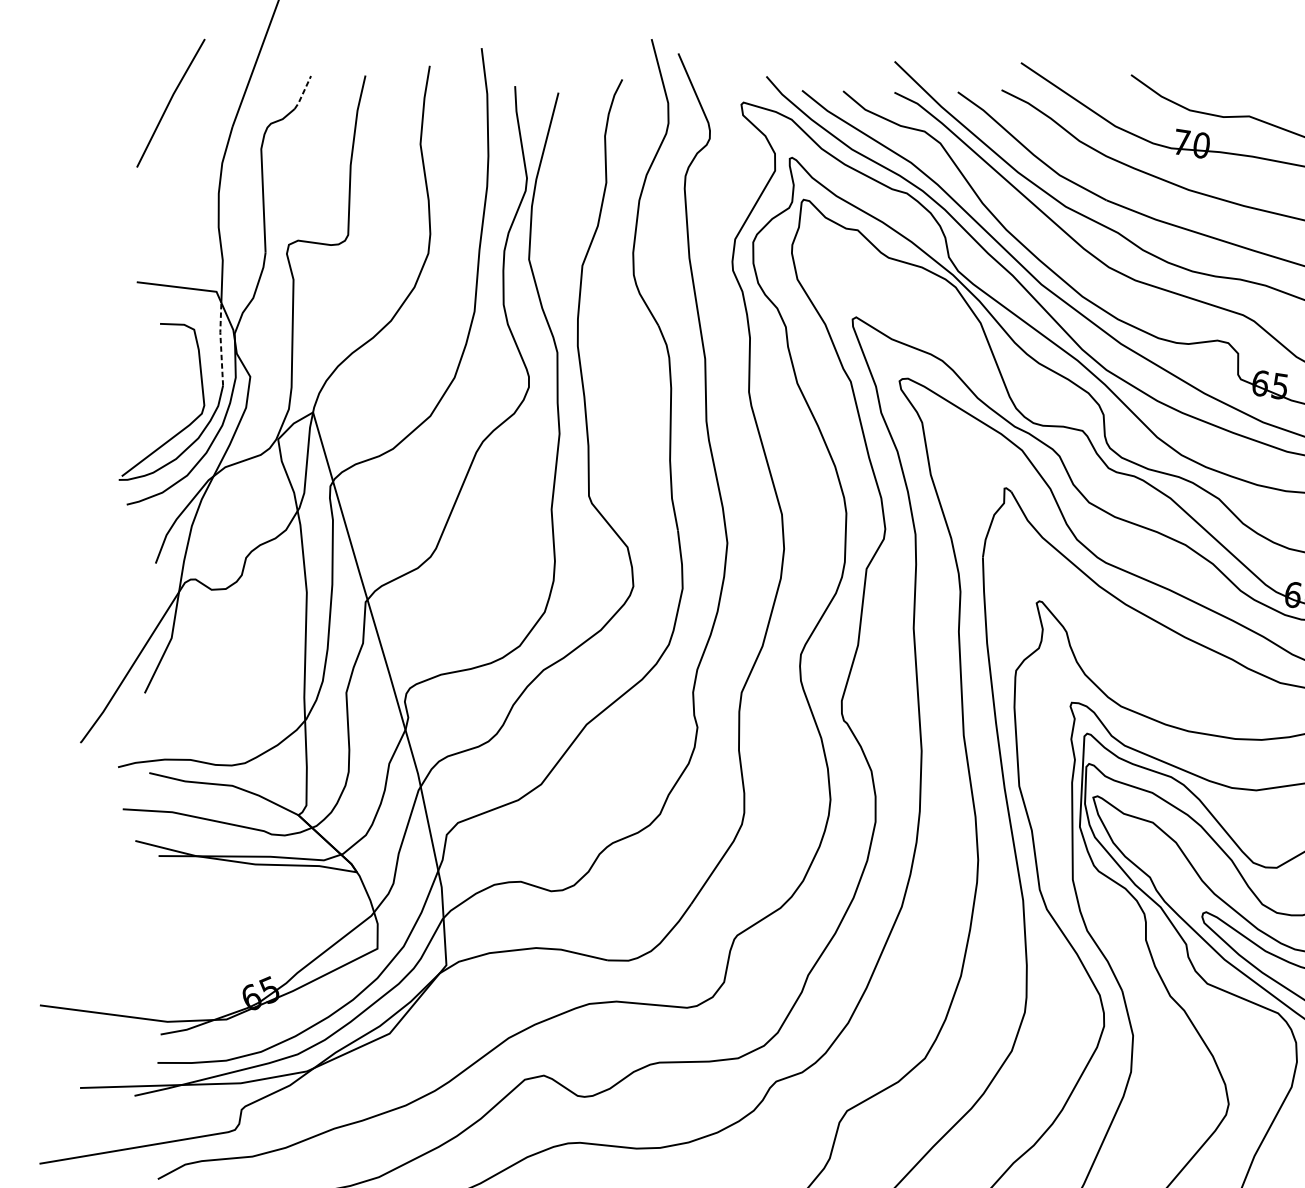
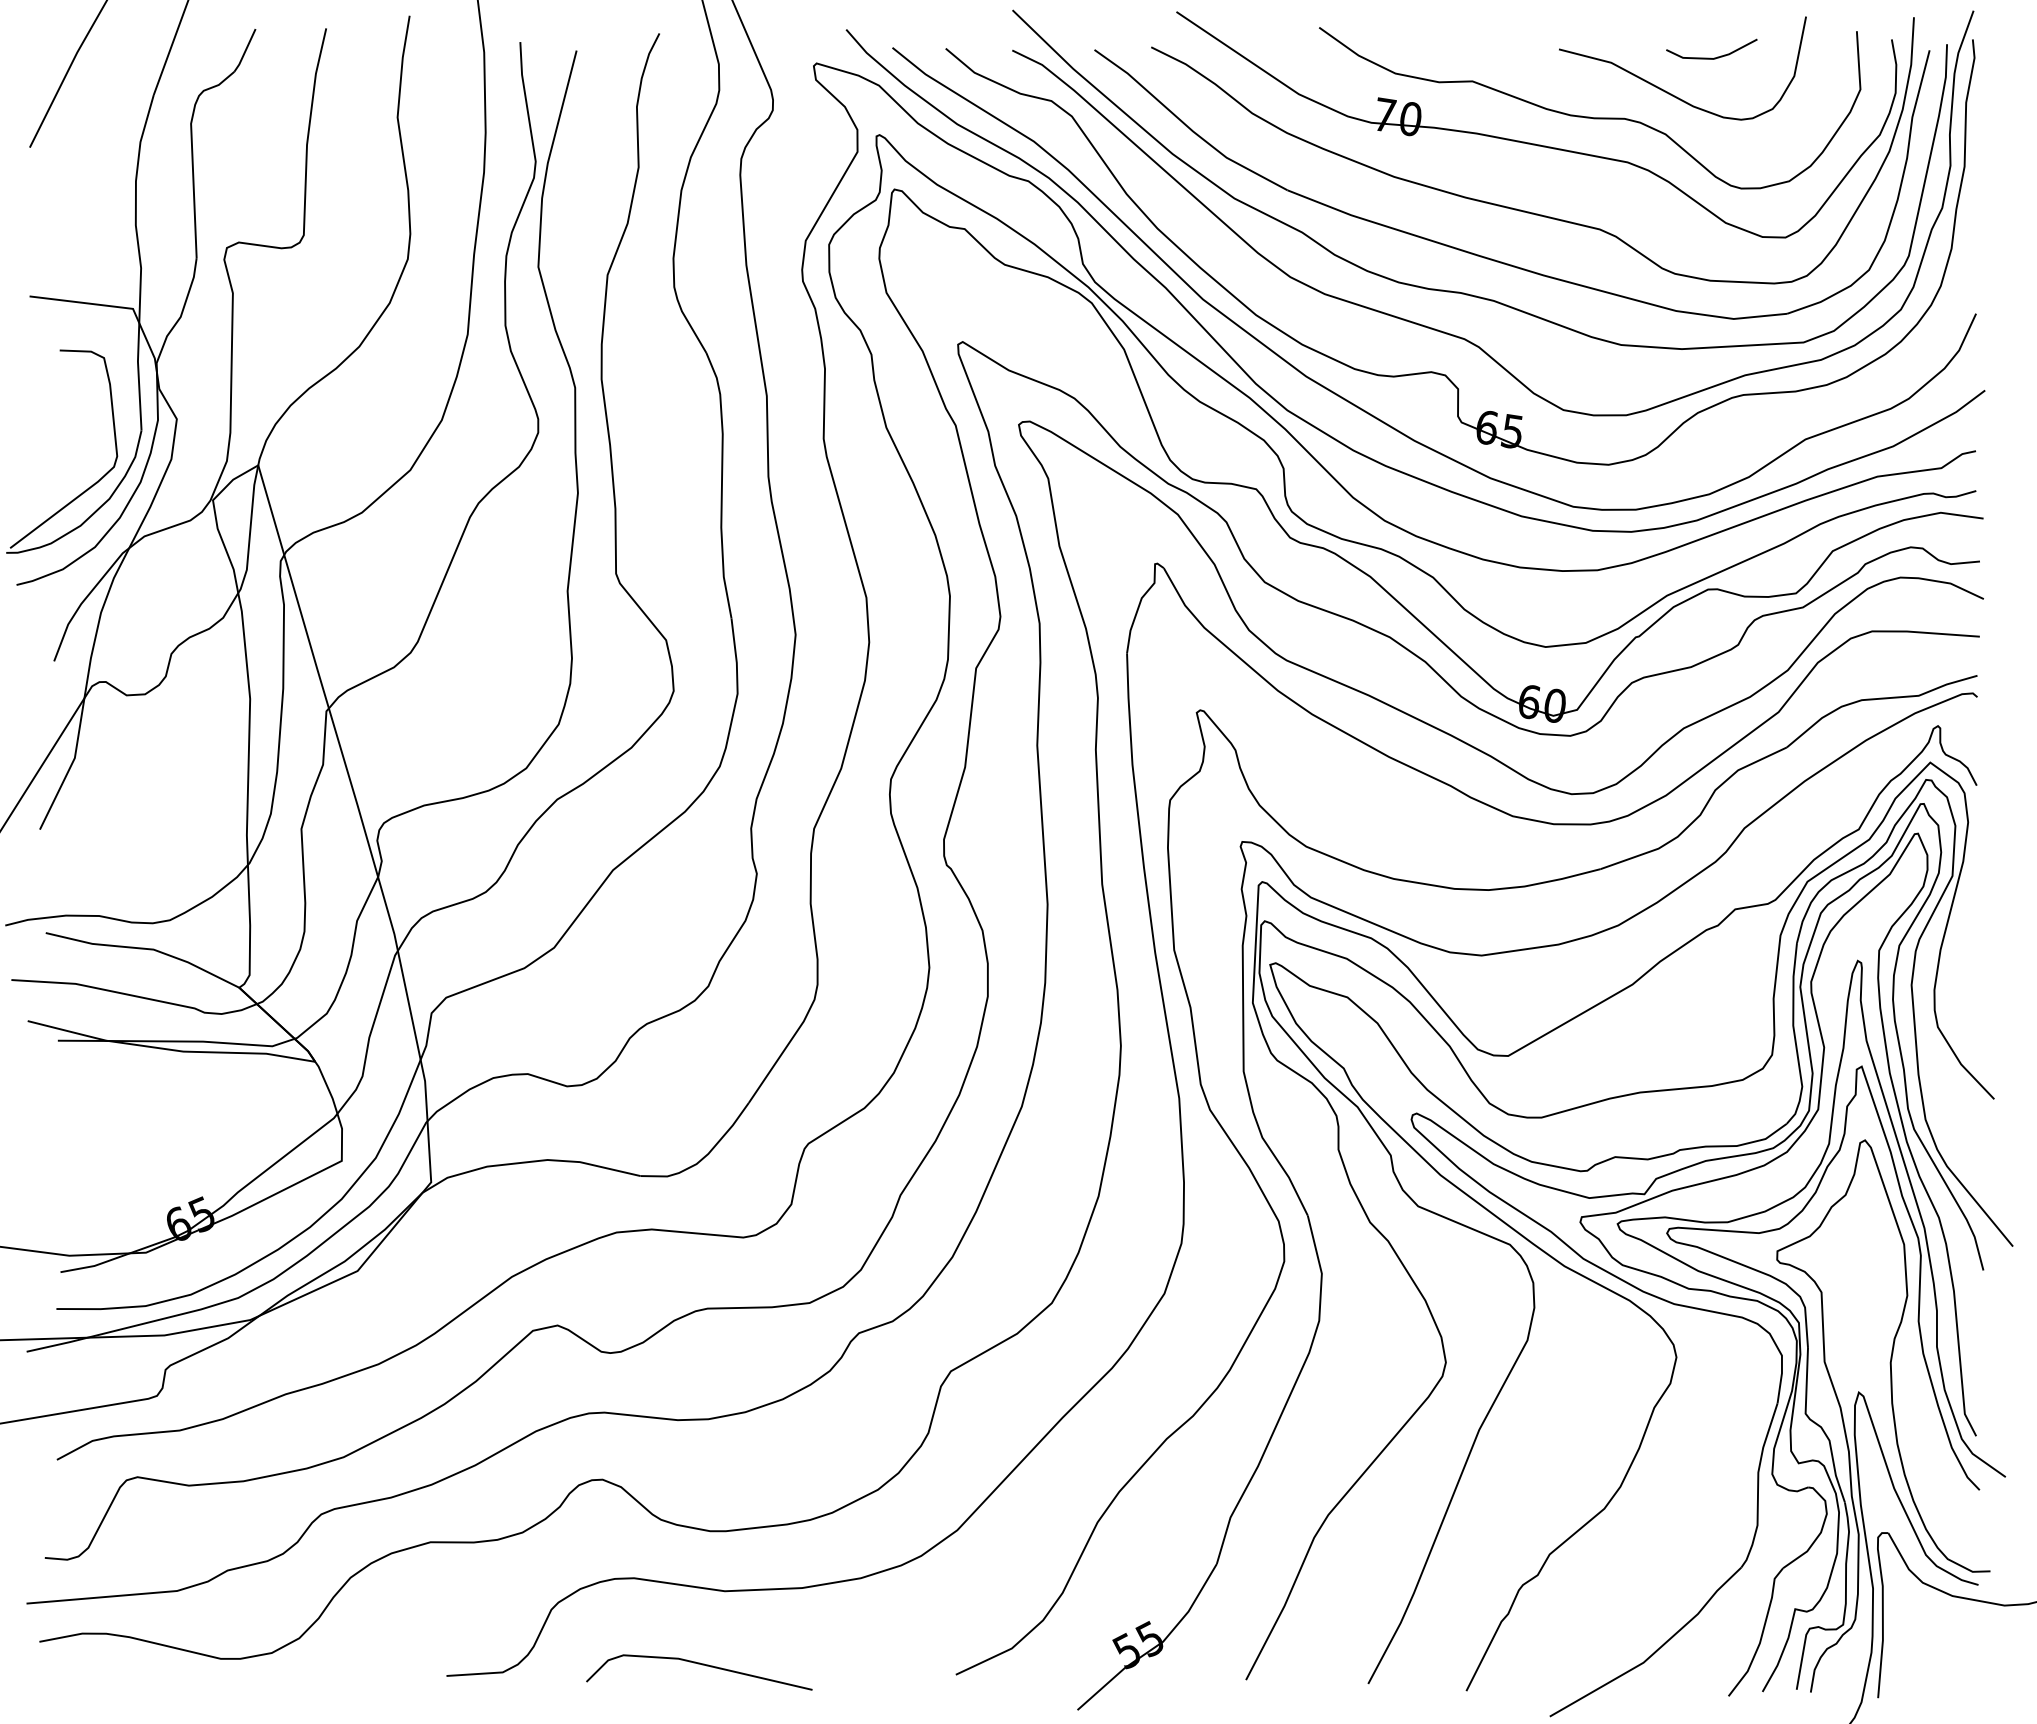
line: (303, 93) -> (245, 51), dashed -> solid
line: (220, 343) -> (138, 376), dashed -> solid

